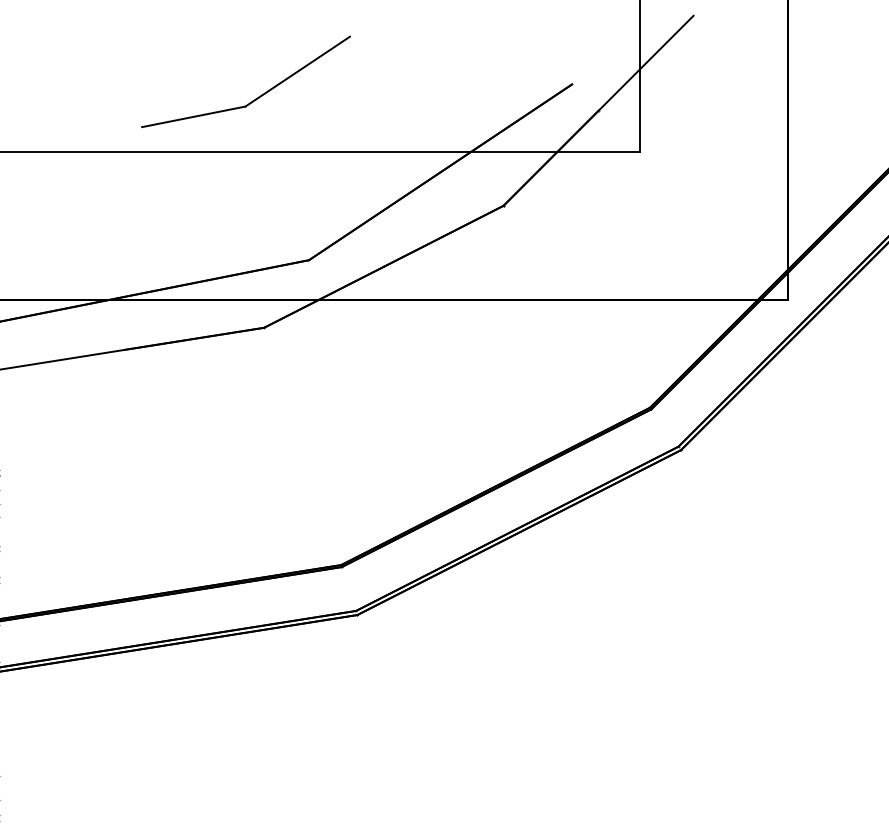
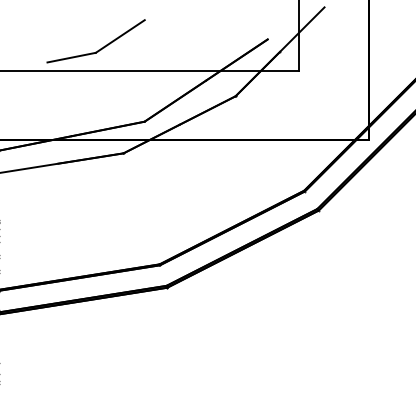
part: (257, 95) -> (101, 47), moved

